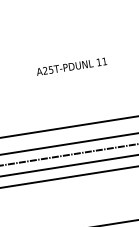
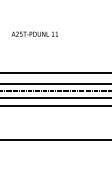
text: (70, 65) -> (34, 33), moved

